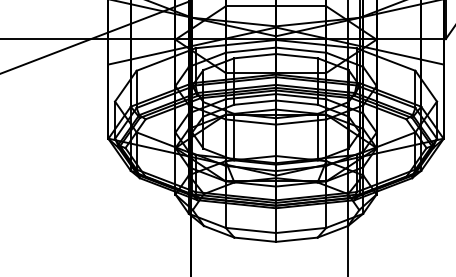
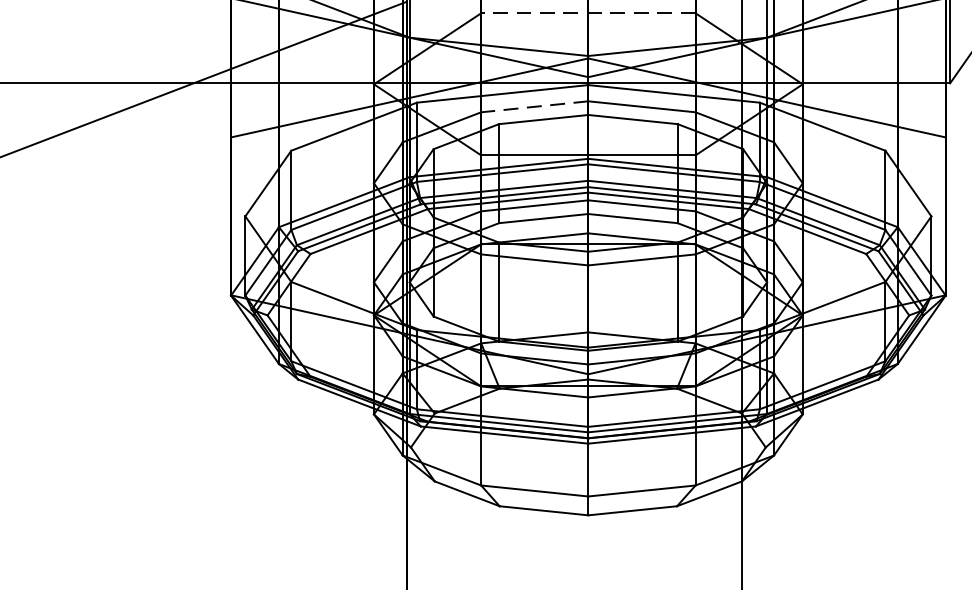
line: (275, 6) -> (587, 13), solid -> dashed
line: (250, 50) -> (533, 107), solid -> dashed

